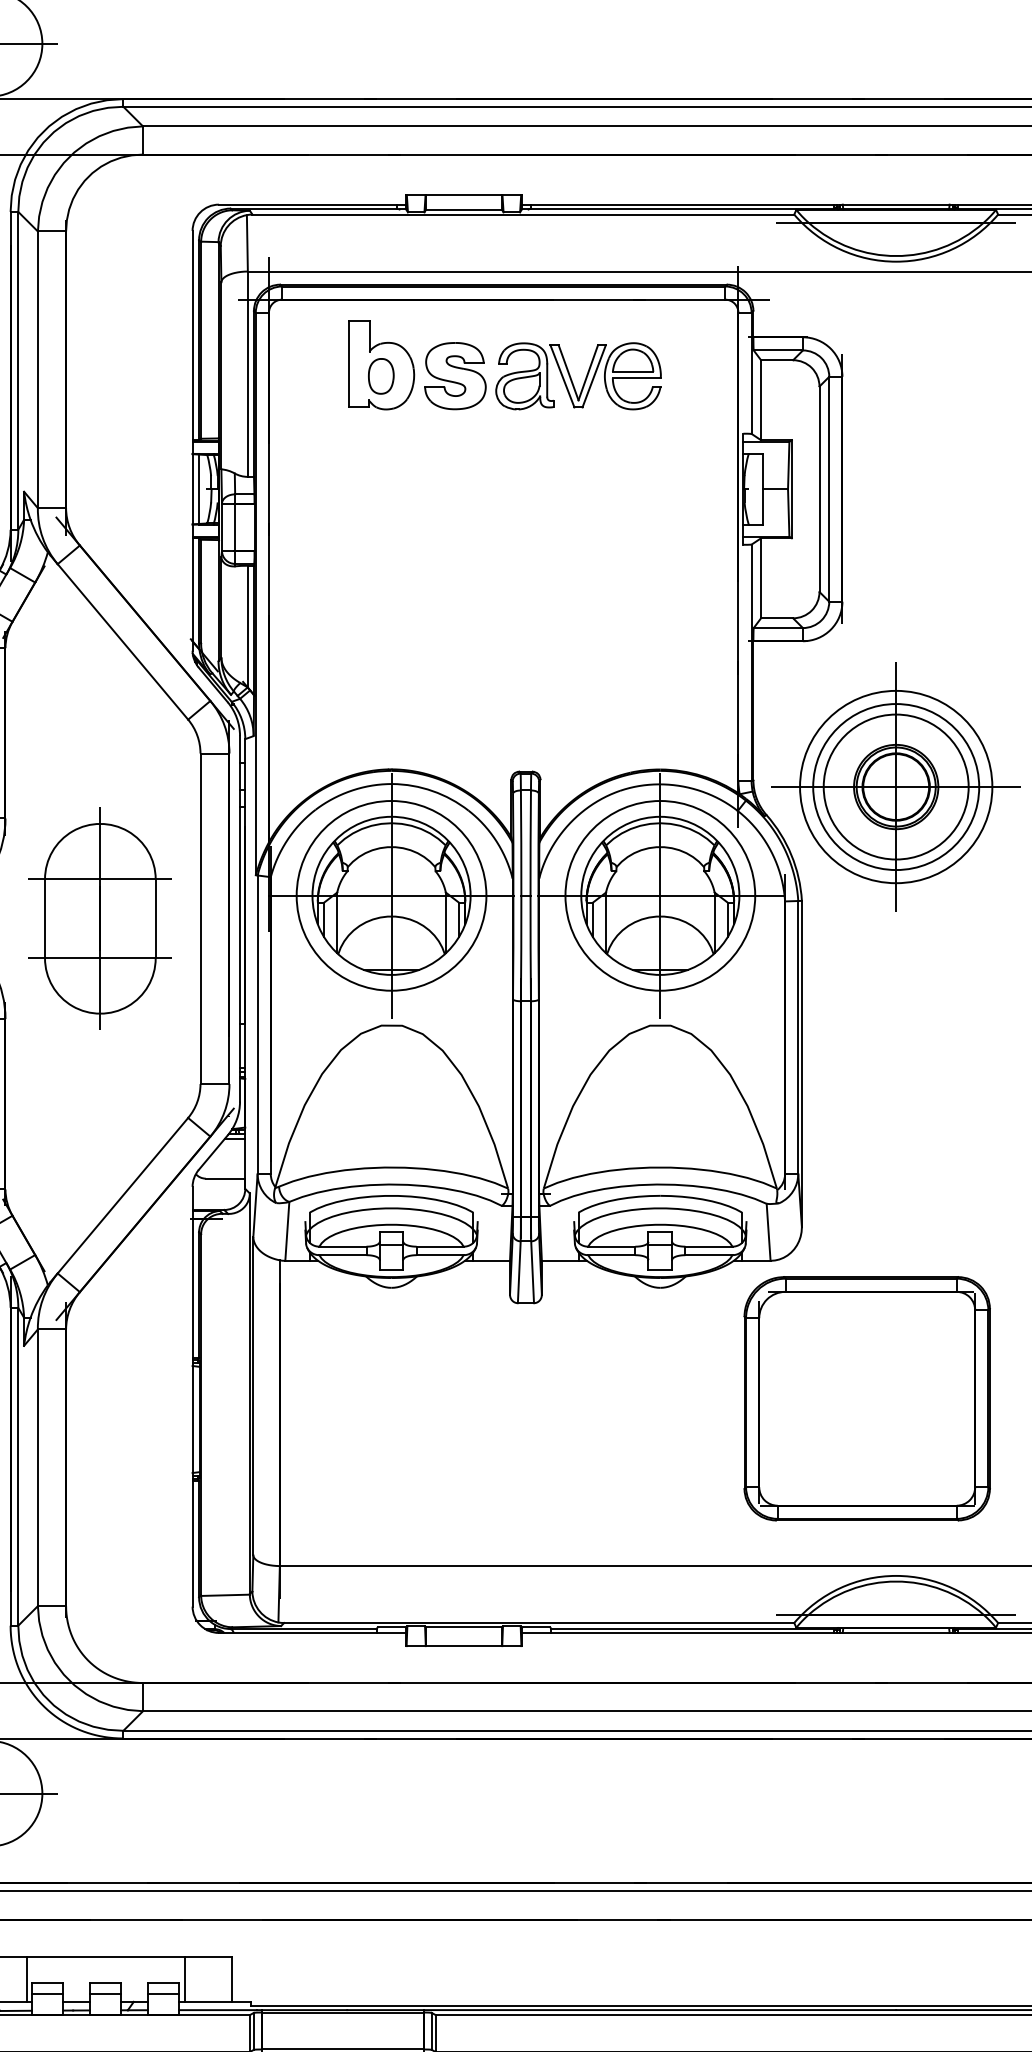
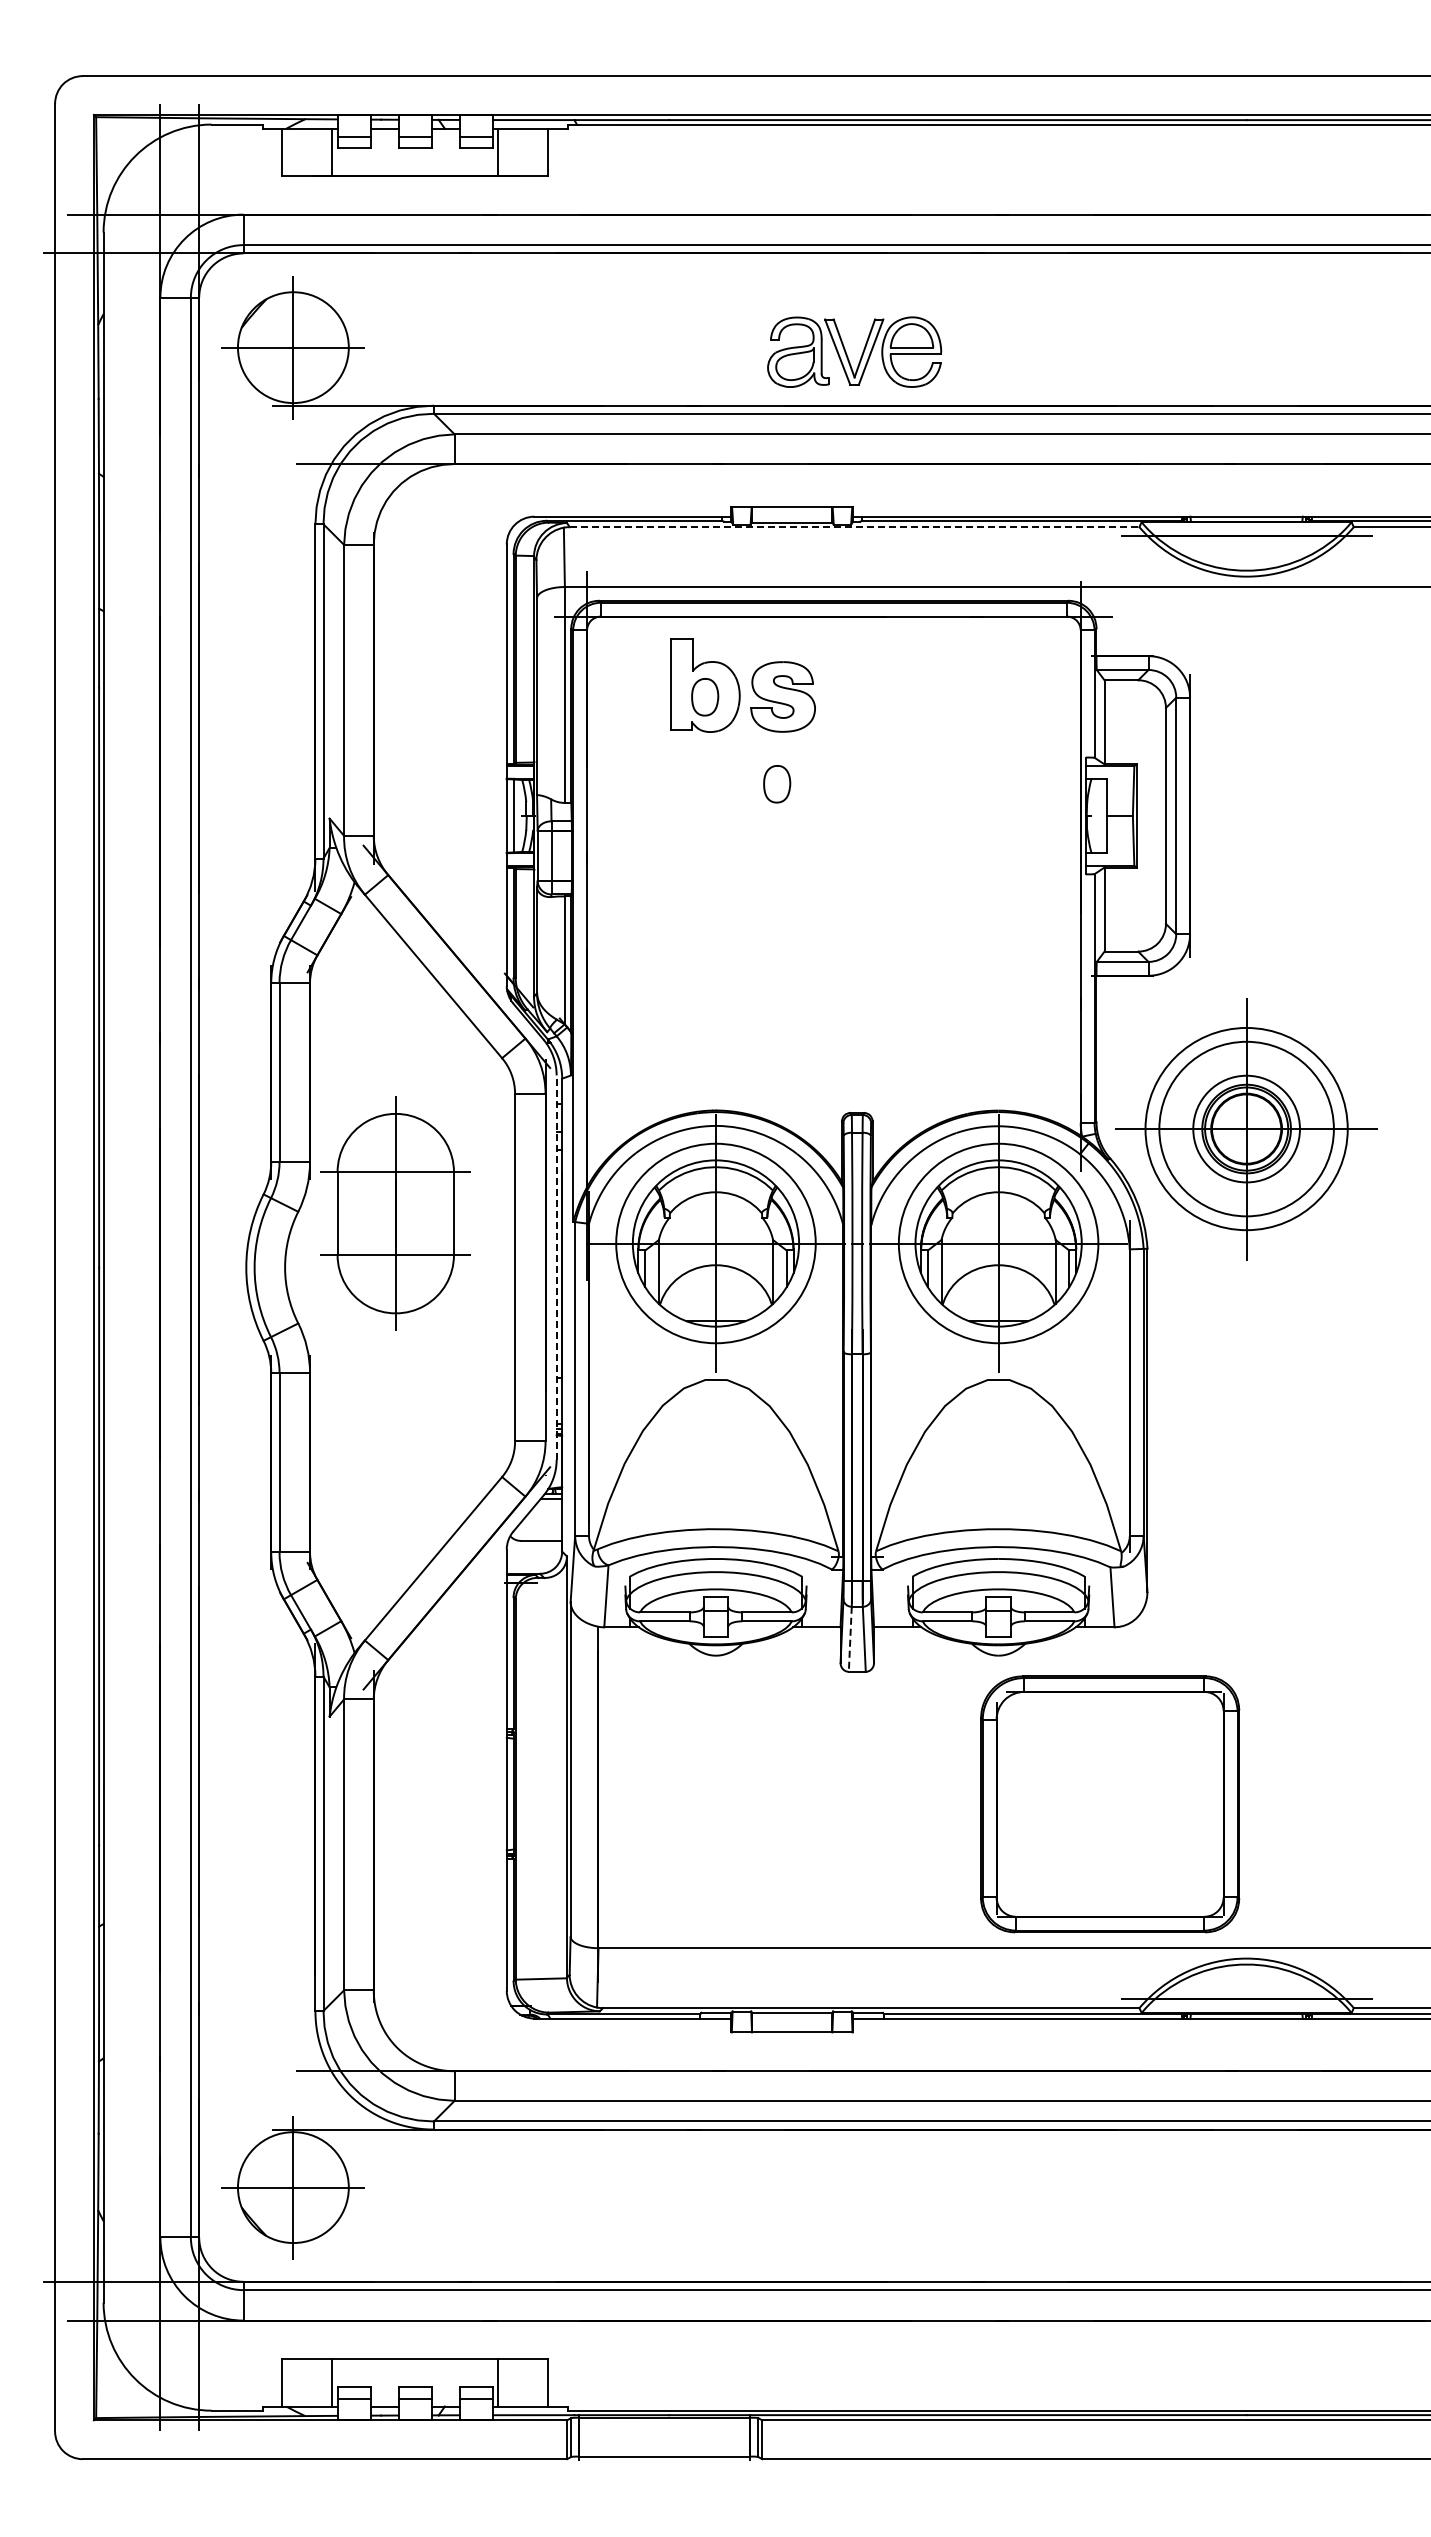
line: (523, 214) -> (854, 527), solid -> dashed
part: (571, 378) -> (847, 354), moved
part: (450, 459) -> (777, 784), added
circle: (896, 786) -> (1246, 1128), size x0.7
part: (100, 918) -> (395, 1213), moved
line: (239, 918) -> (556, 1267), solid -> dashed
line: (519, 1272) -> (850, 1639), solid -> dashed
part: (867, 1398) -> (1110, 1804), moved

